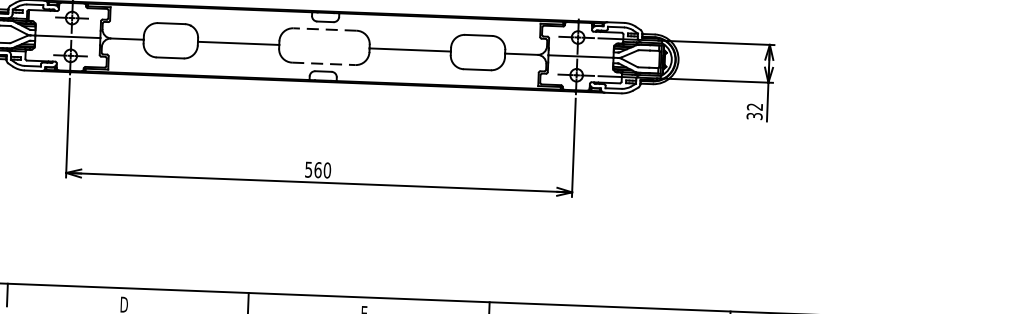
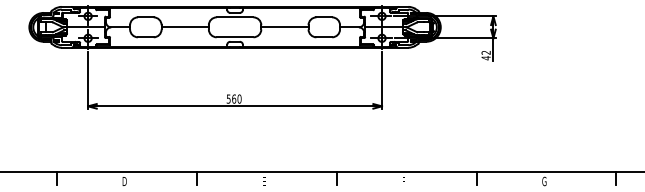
line: (324, 29) -> (234, 17), dashed -> solid
line: (324, 64) -> (235, 37), dashed -> solid
text: (753, 116) -> (485, 58), 32 -> 42

